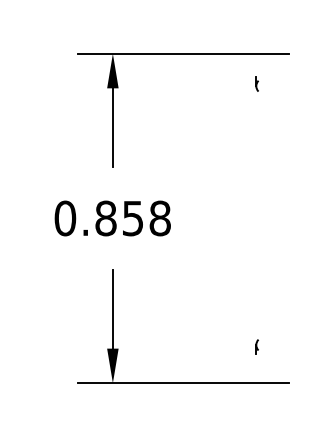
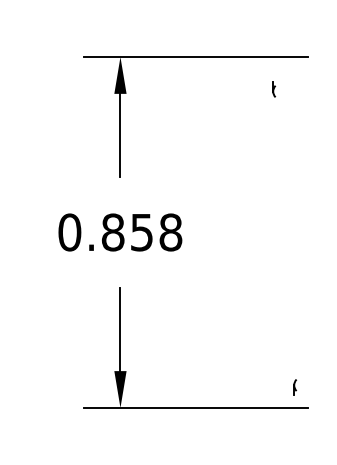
part: (257, 347) -> (295, 387), moved

